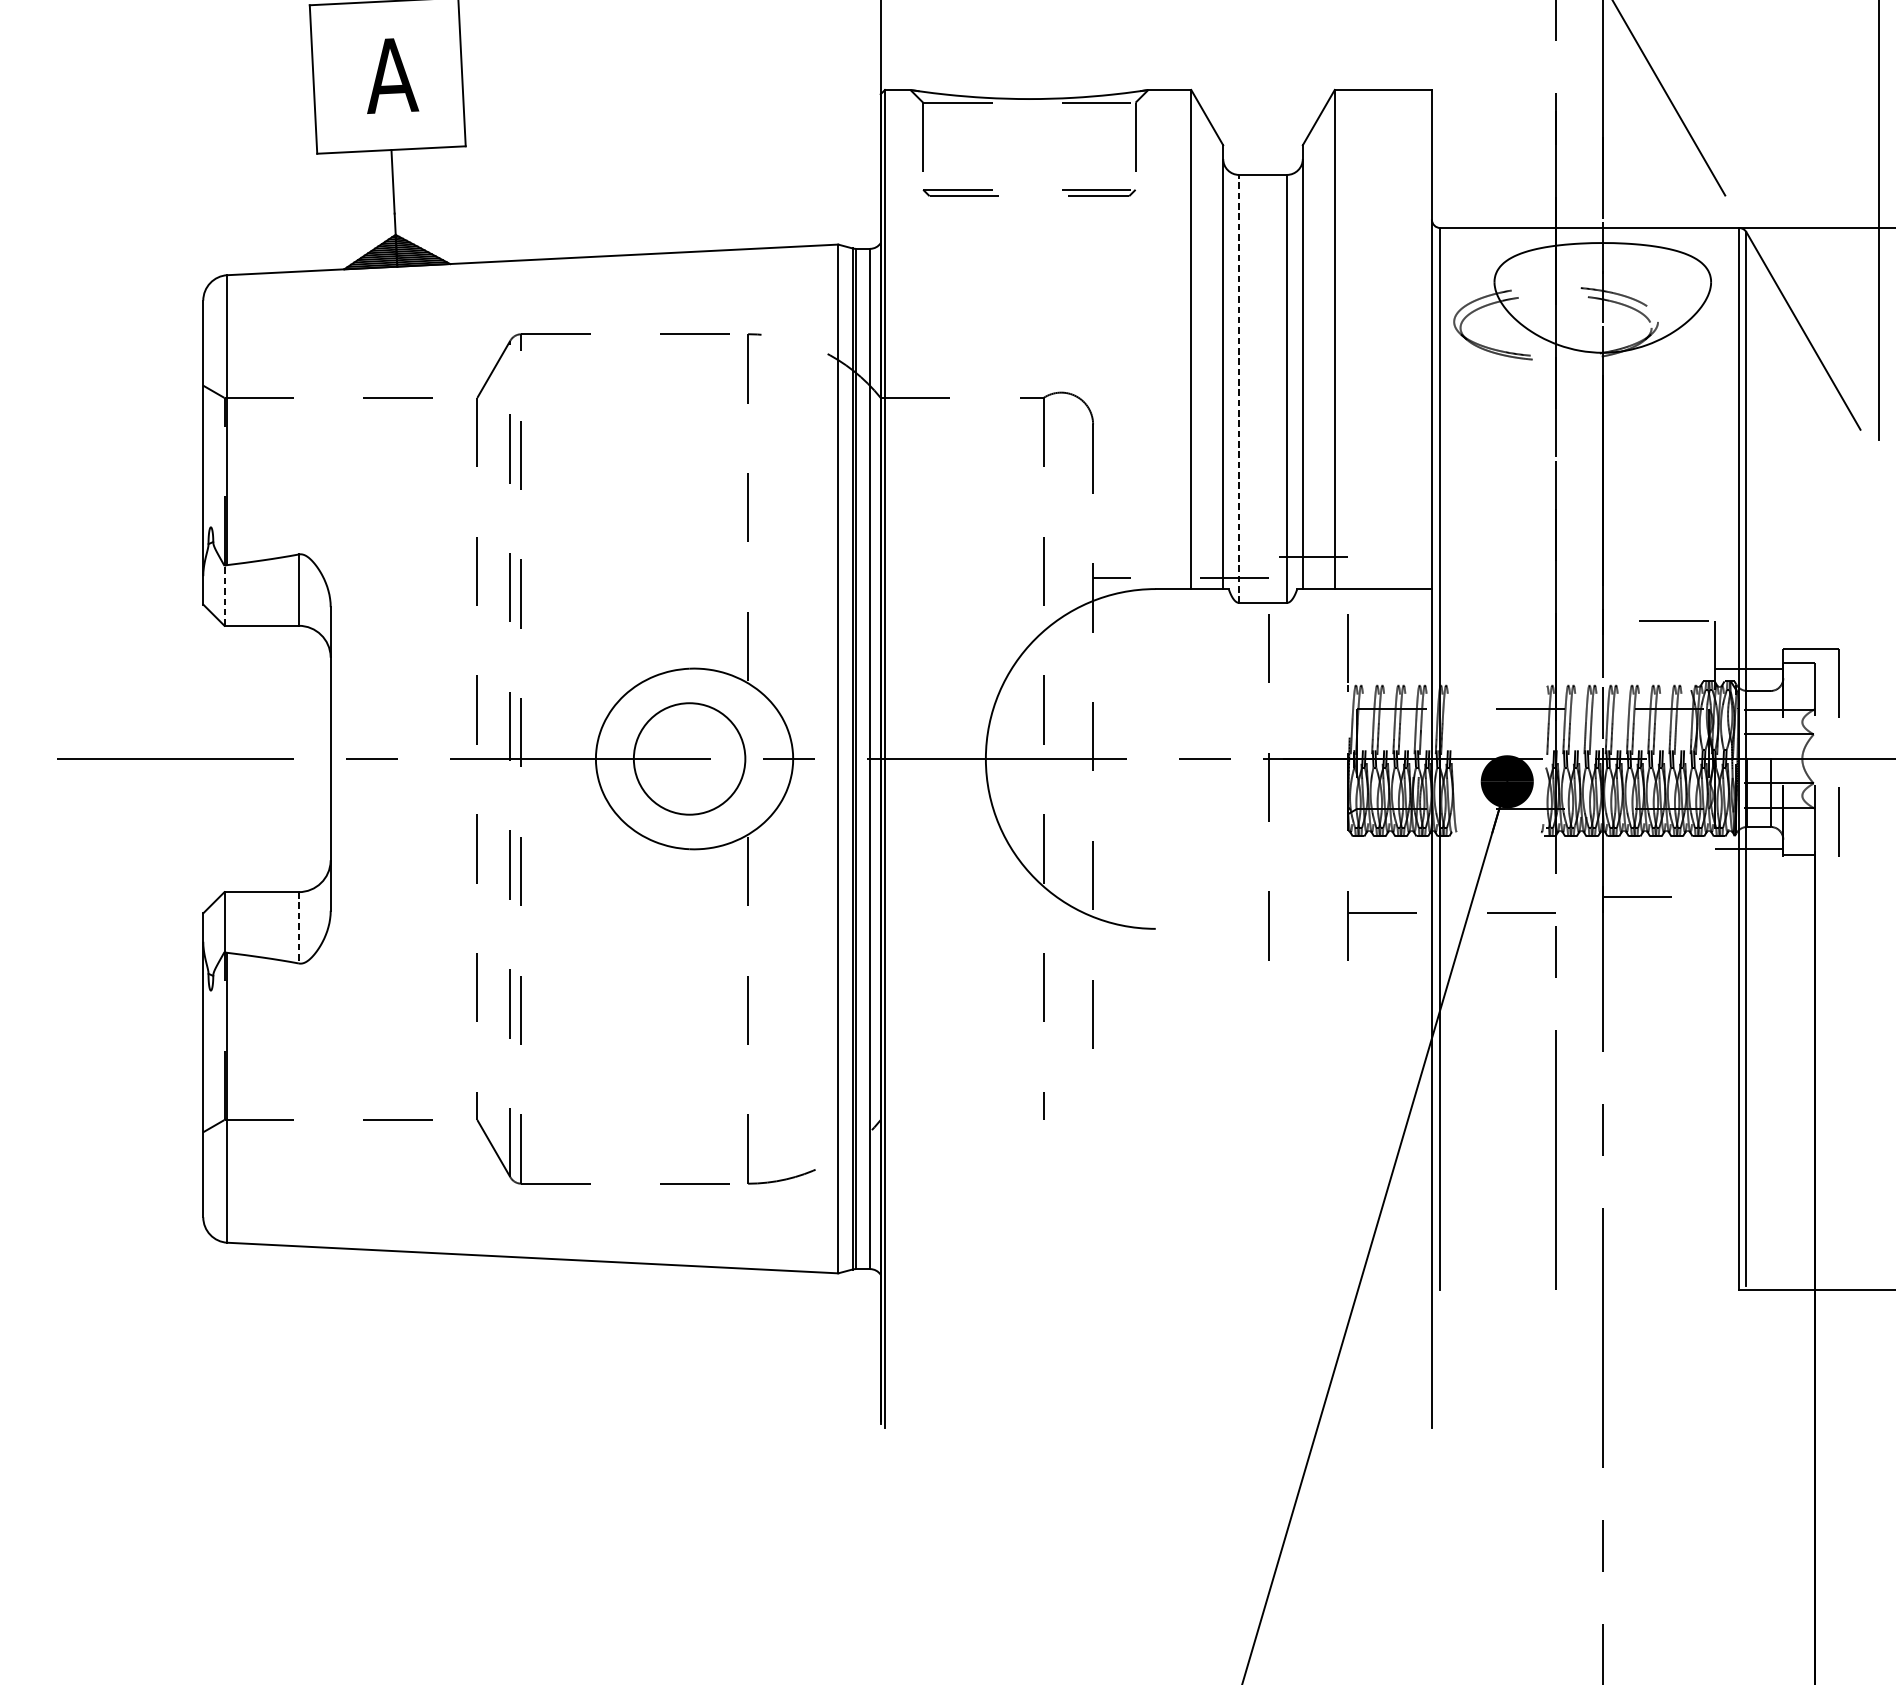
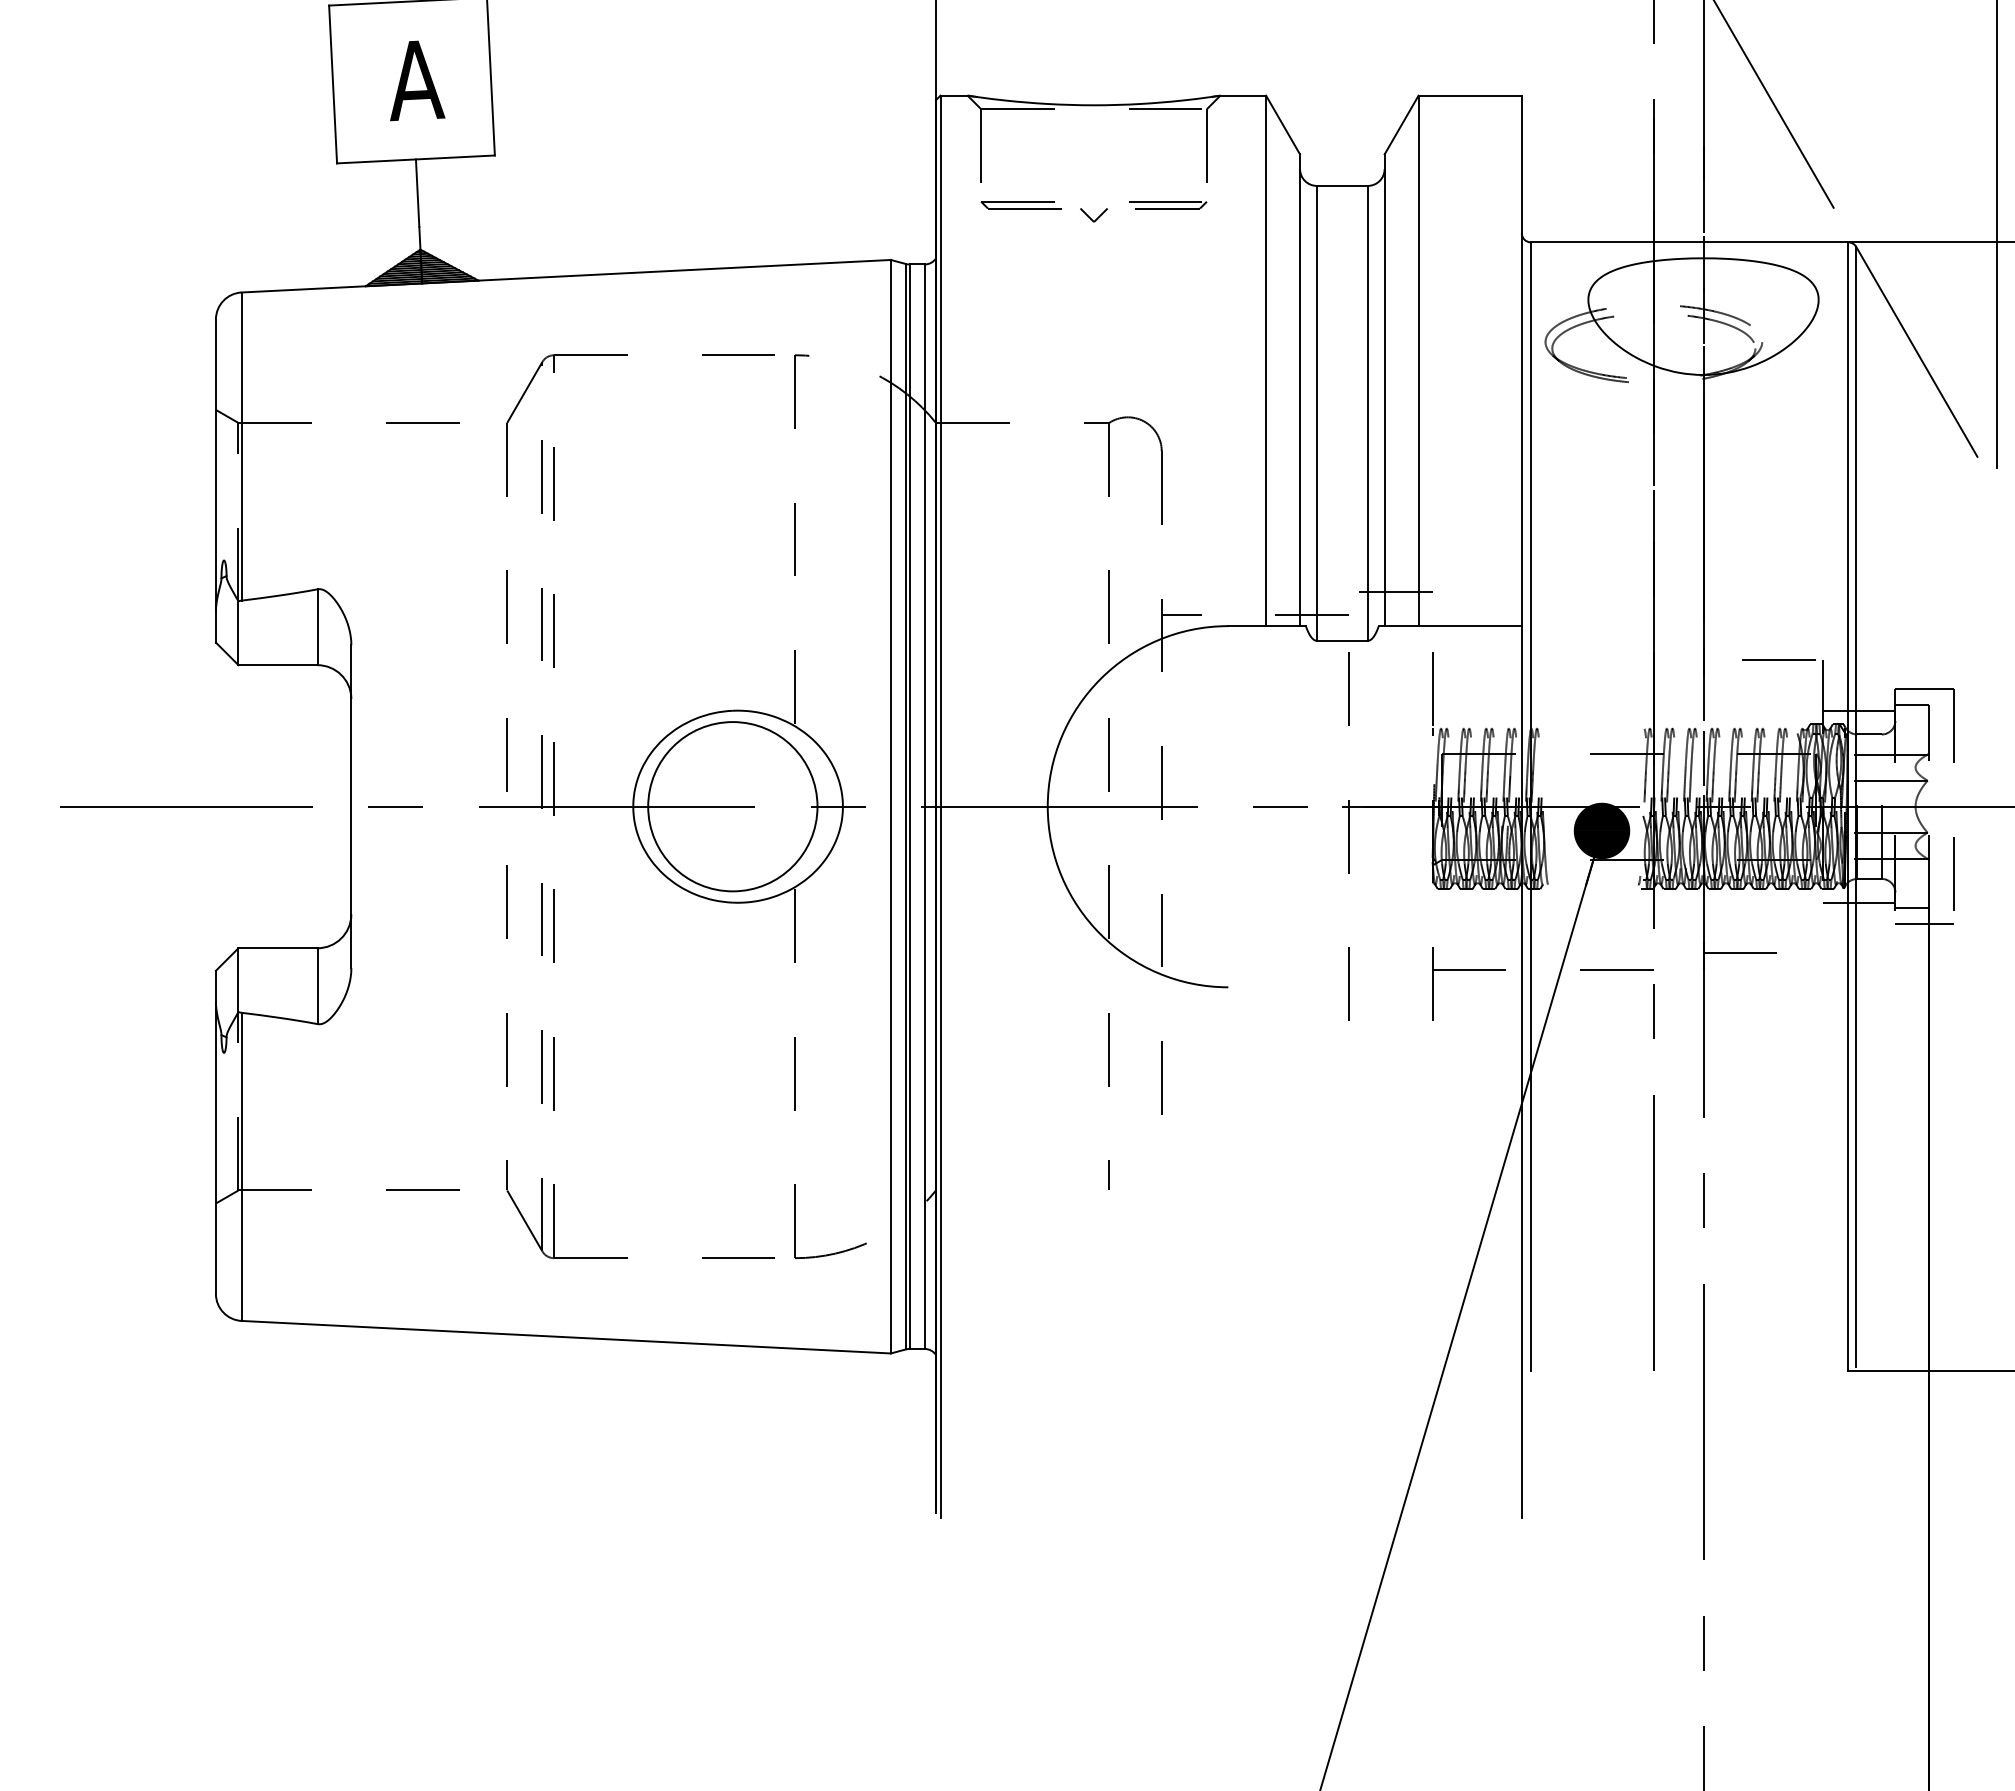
part: (1028, 202) -> (1093, 215), added
line: (1238, 388) -> (1316, 412), dashed -> solid
line: (224, 596) -> (238, 633), dashed -> solid
circle: (689, 758) -> (732, 806), size x1.43
line: (1810, 869) -> (1924, 924), added
line: (298, 928) -> (317, 986), dashed -> solid

